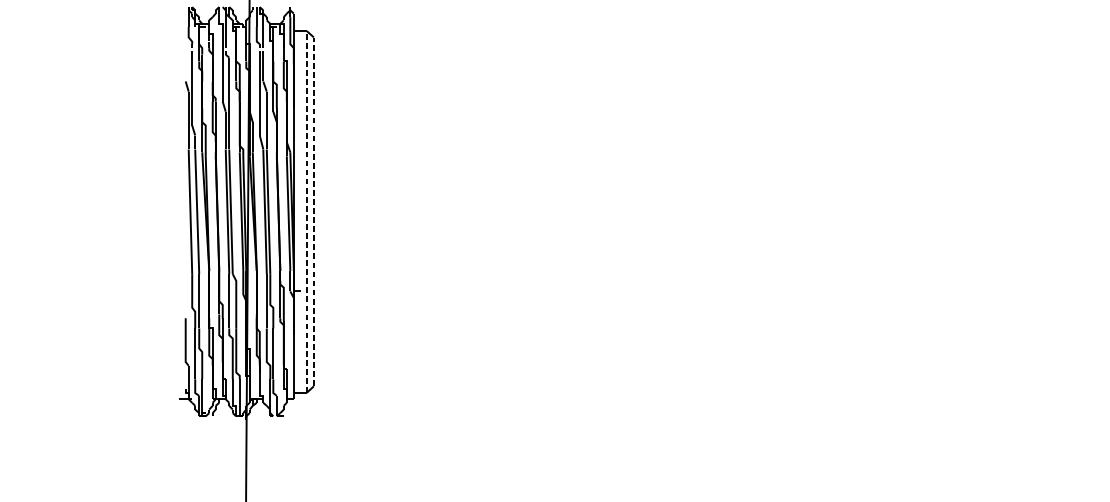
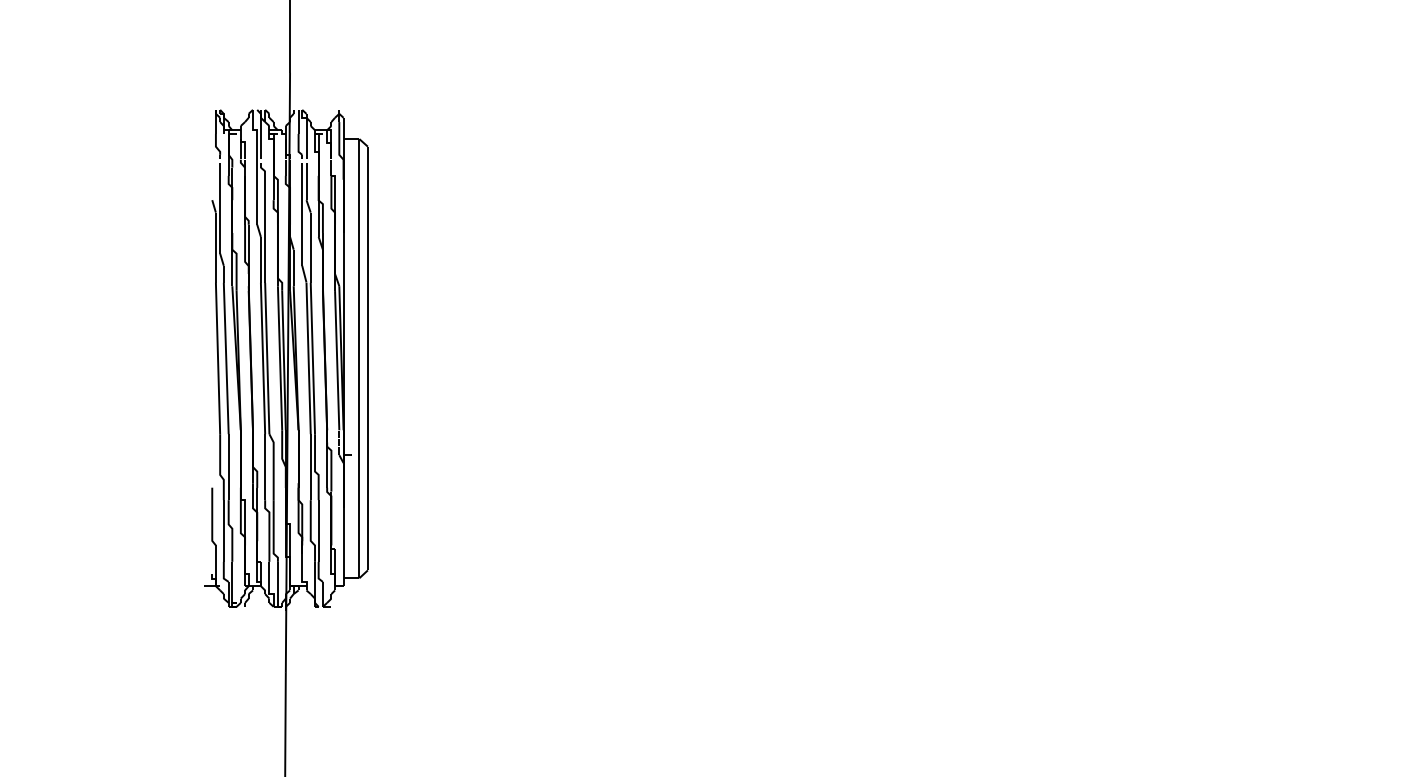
line: (306, 211) -> (359, 358), dashed -> solid
line: (313, 211) -> (367, 358), dashed -> solid

